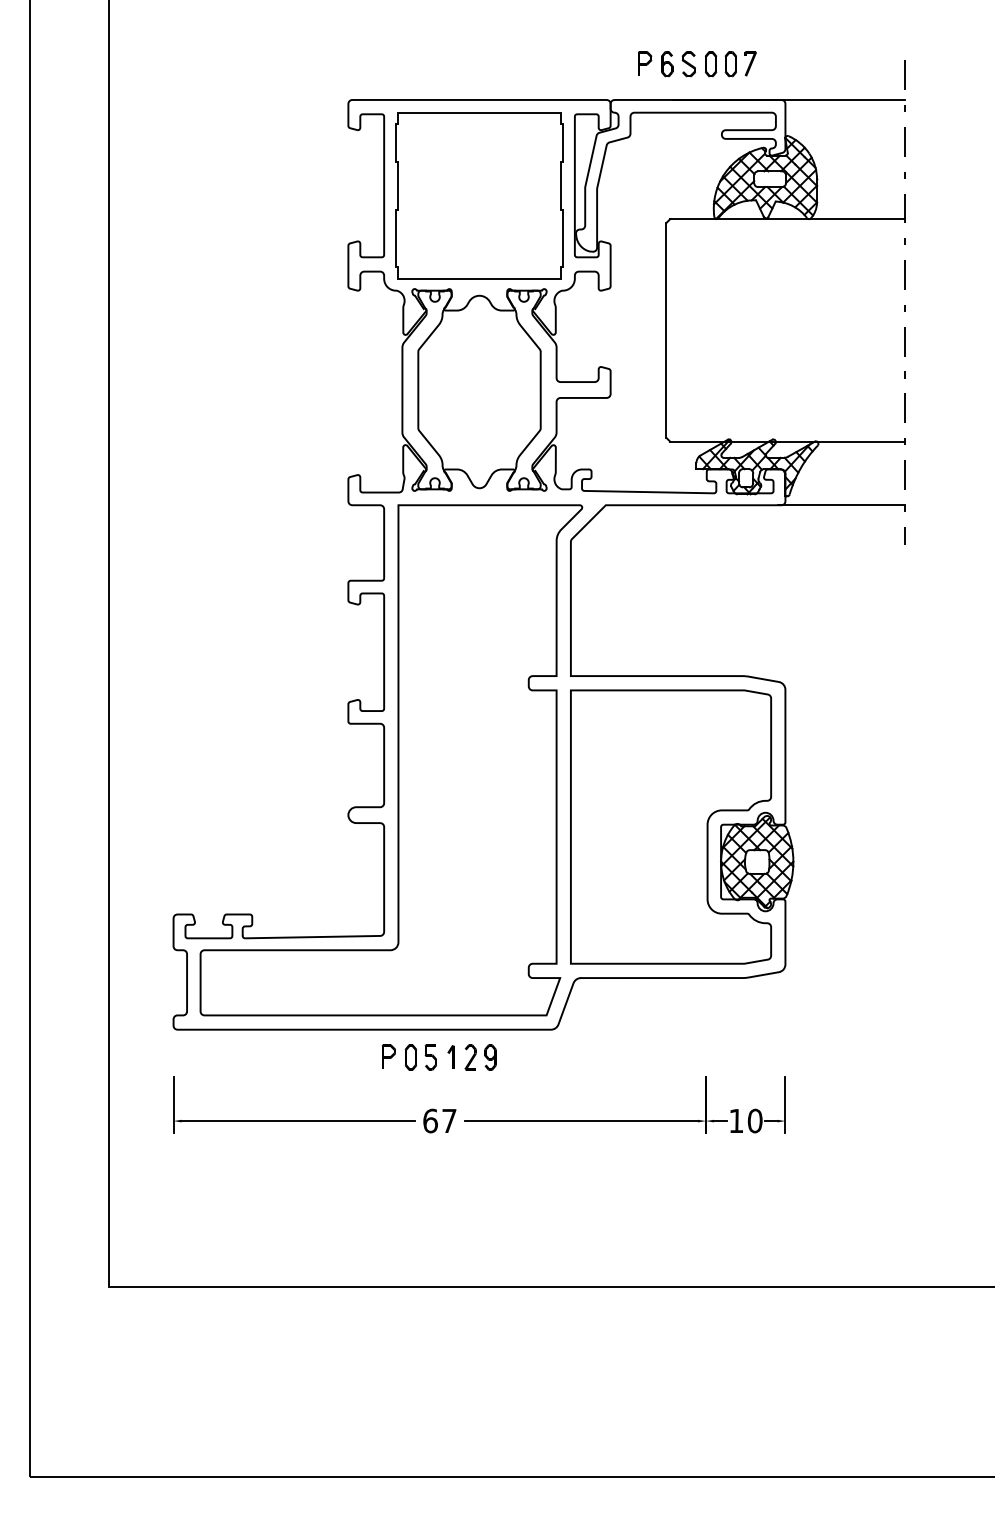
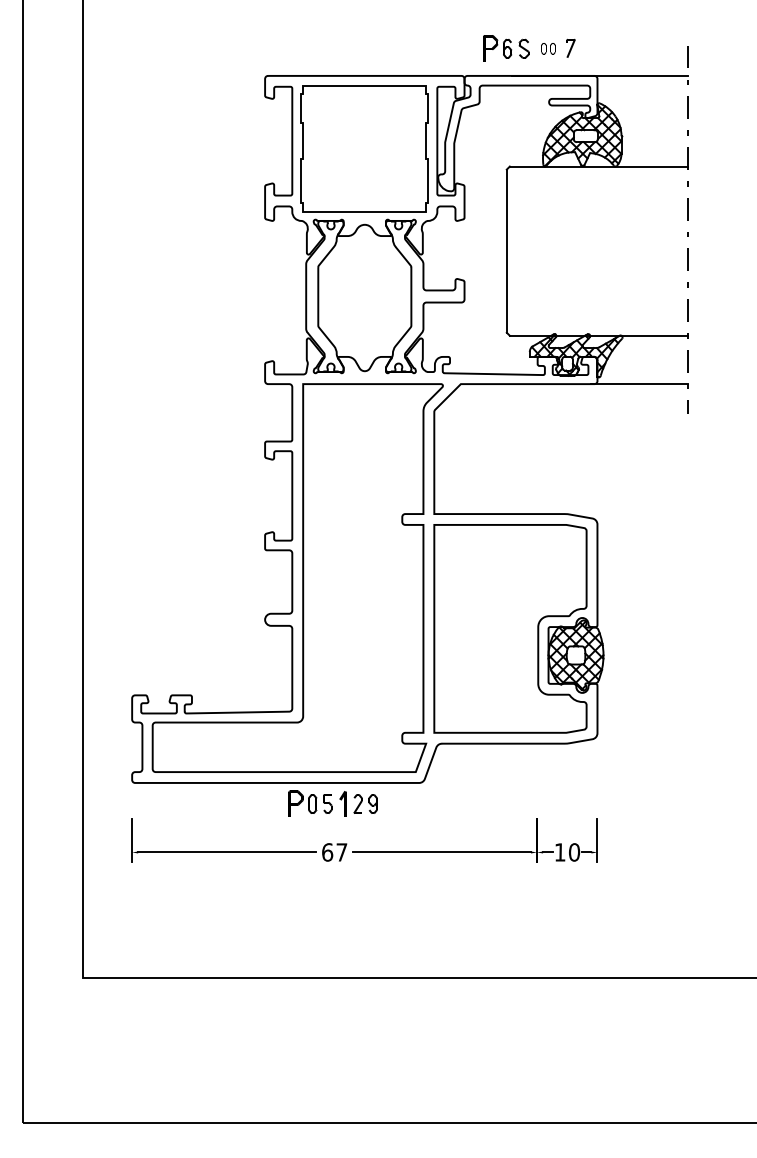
part: (645, 63) -> (491, 48), size x1.4
part: (720, 64) -> (548, 48), size x0.6
part: (388, 1056) -> (295, 803), size x1.4
part: (450, 1056) -> (342, 803), size x1.4

